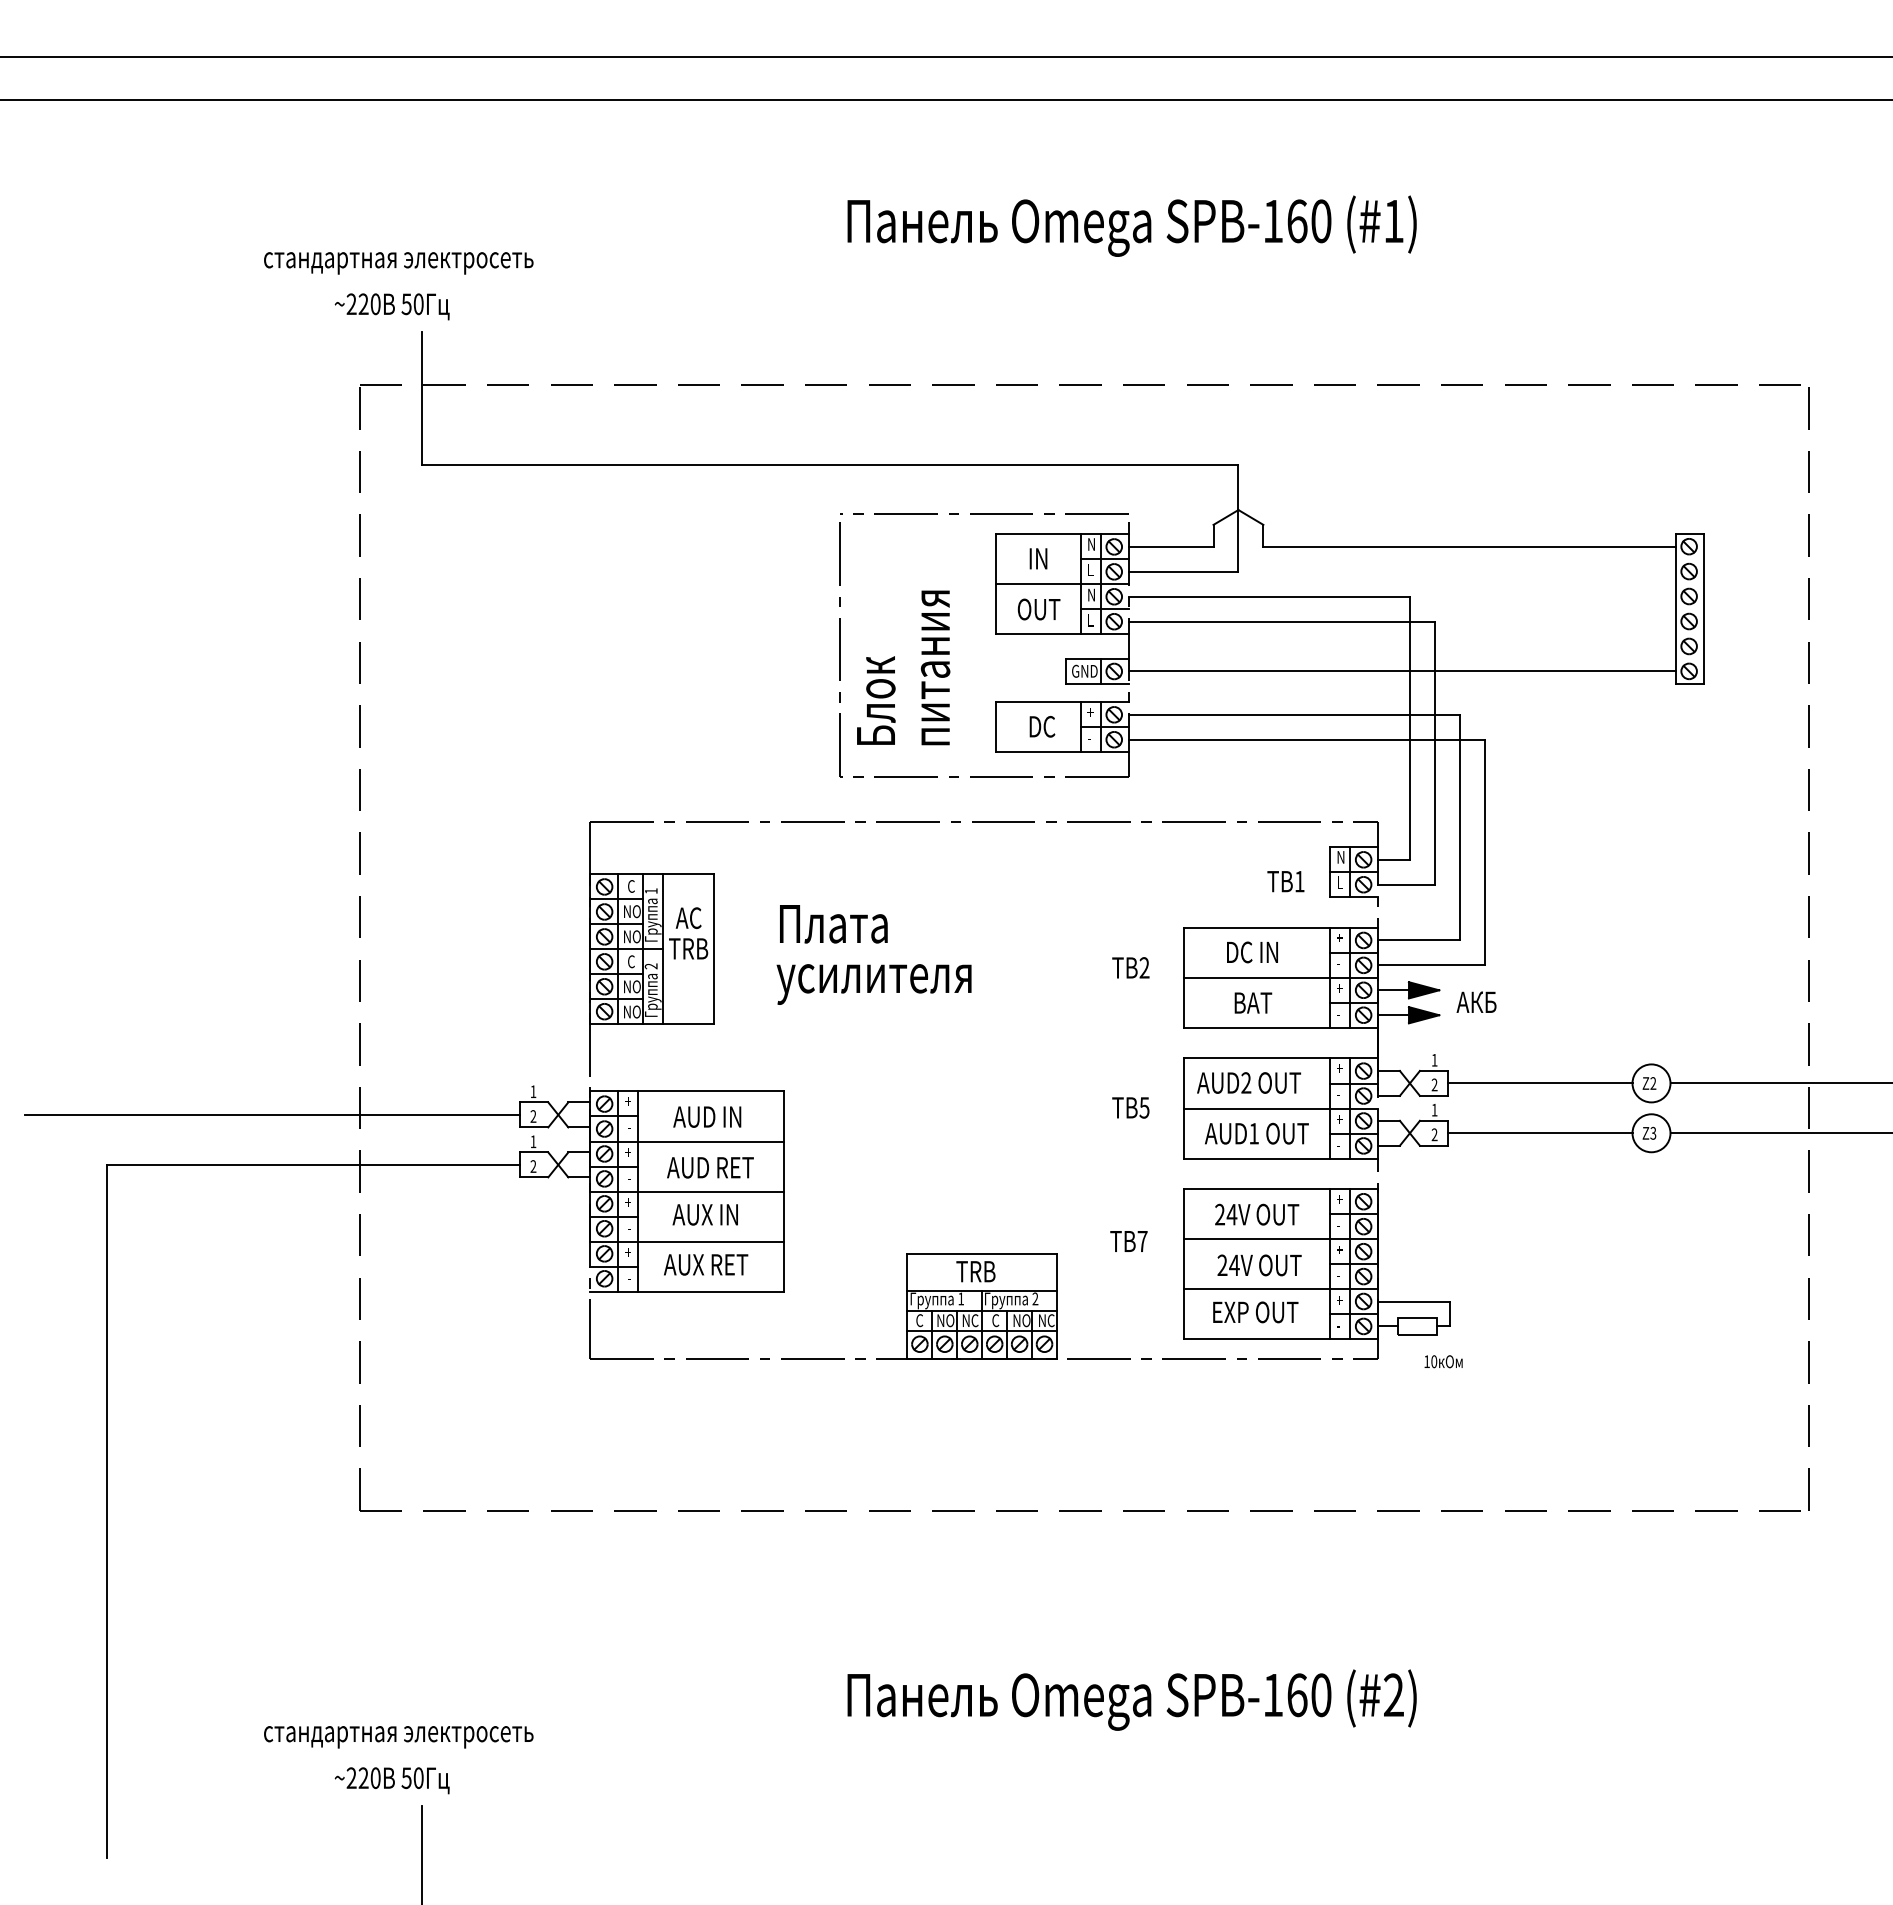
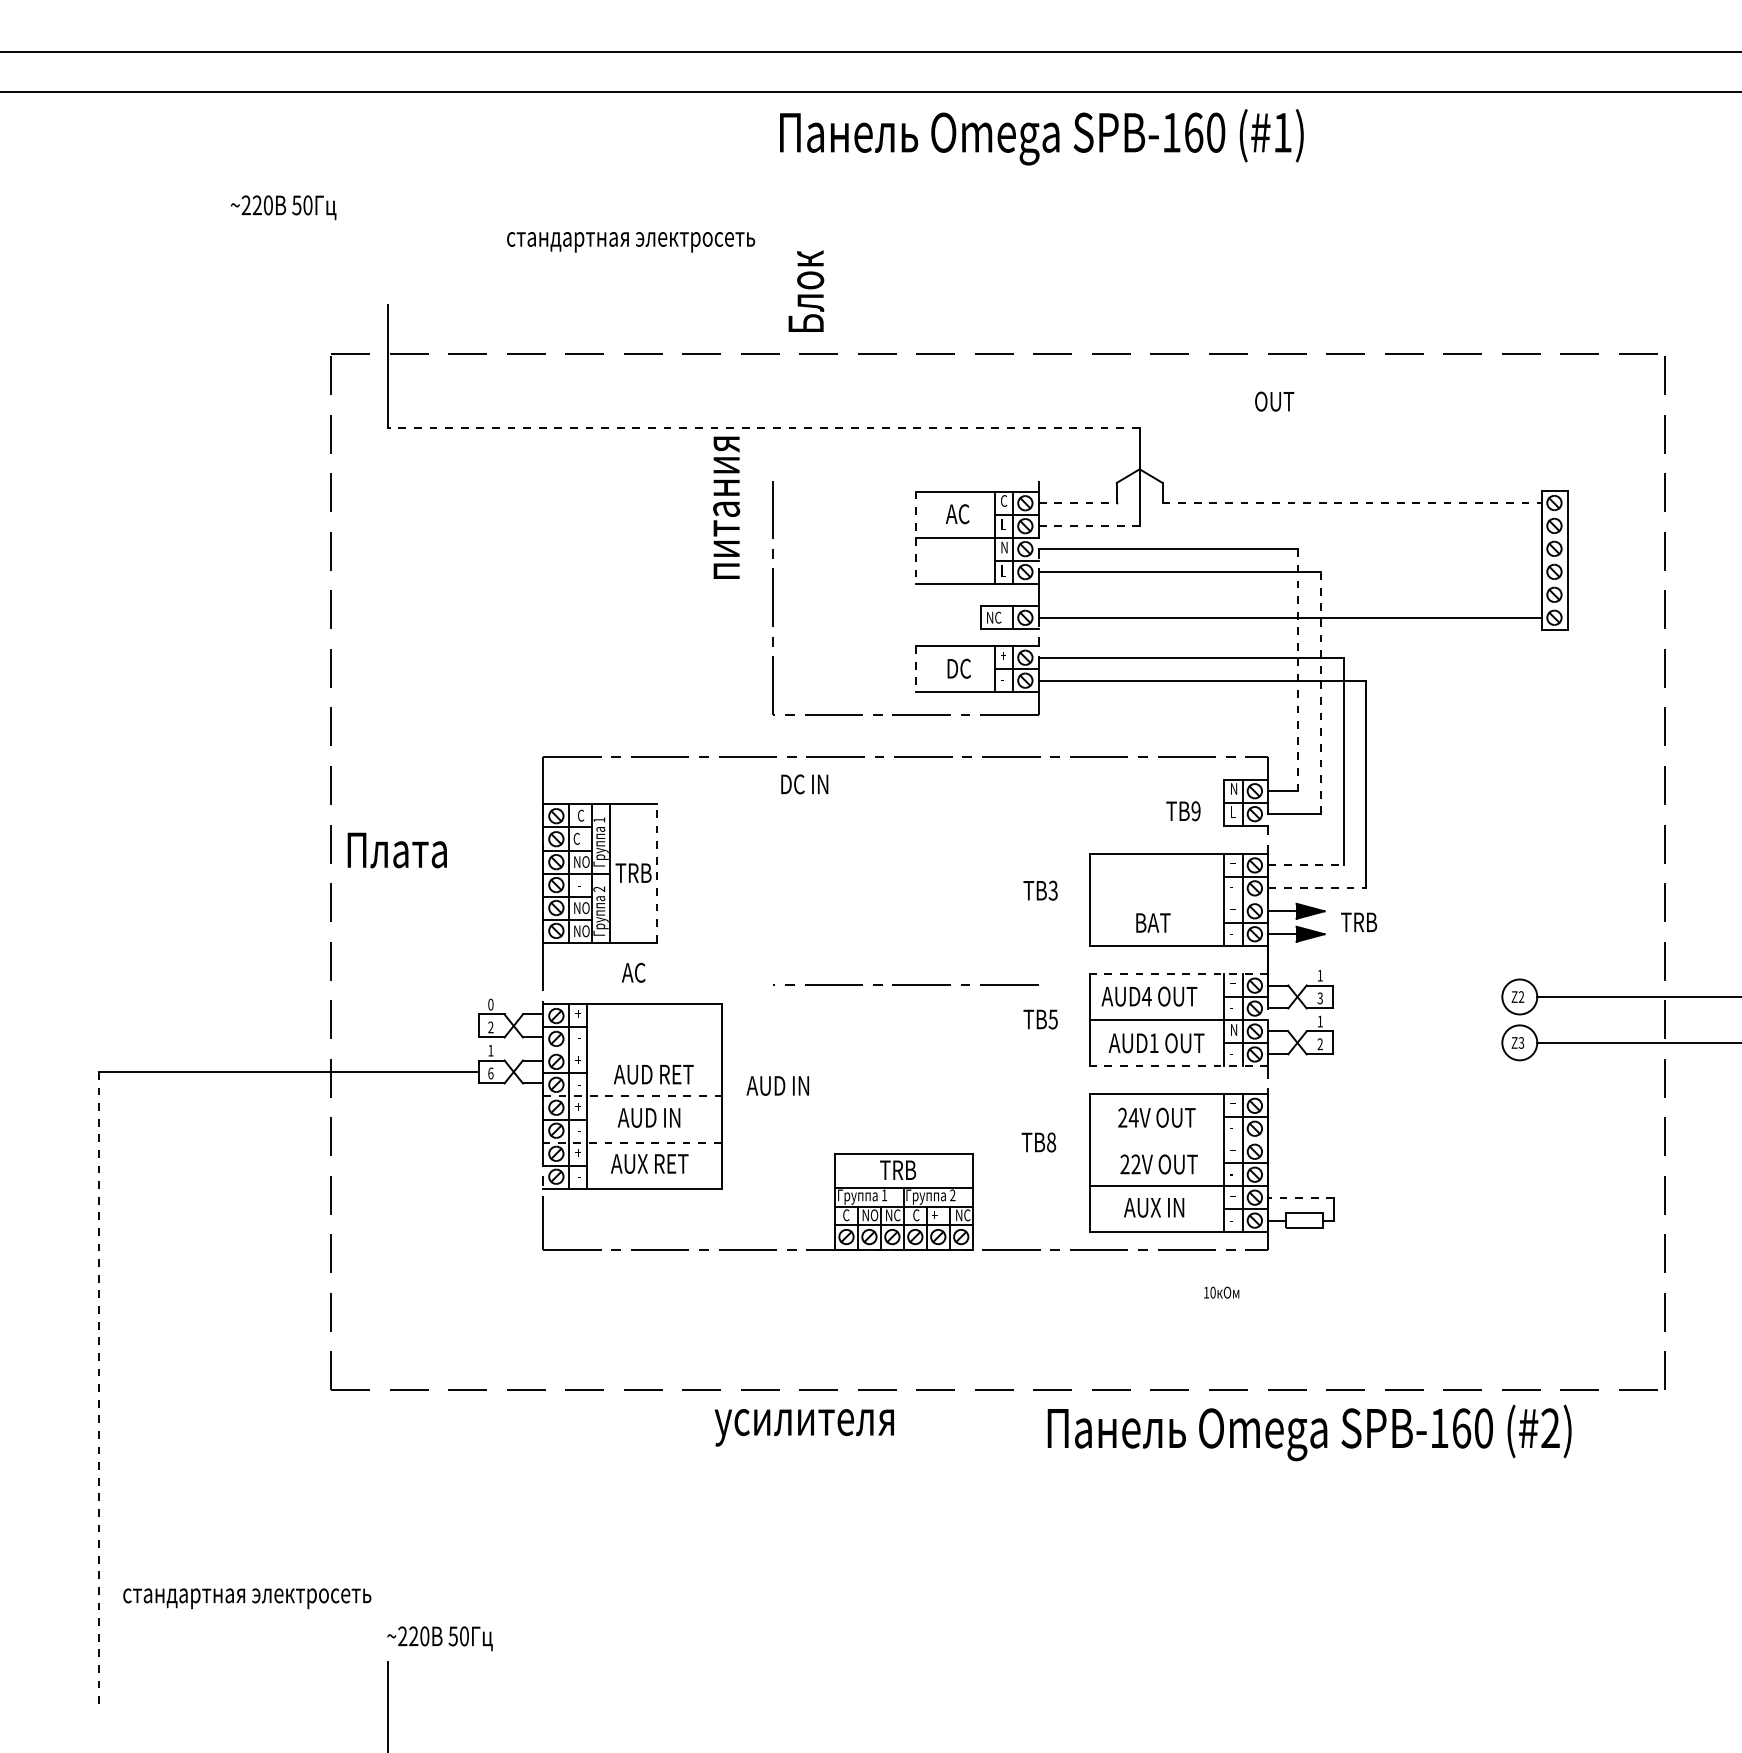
text: (1131, 225) -> (1041, 136), moved
text: (398, 263) -> (630, 242), moved
text: (391, 306) -> (282, 207), moved
line: (829, 464) -> (763, 427), solid -> dashed
line: (984, 513) -> (905, 985), moved
text: (1090, 544) -> (1003, 501), N -> C
line: (1171, 546) -> (1078, 502), solid -> dashed
line: (1470, 546) -> (1353, 502), solid -> dashed
text: (1040, 558) -> (957, 513), IN -> AC
line: (1183, 571) -> (1089, 525), solid -> dashed
line: (995, 584) -> (916, 537), solid -> dashed
text: (1038, 609) -> (1274, 401), moved
text: (935, 667) -> (726, 507), moved
text: (1084, 670) -> (998, 616), GND -> NC
text: (876, 700) -> (806, 291), moved
line: (995, 727) -> (916, 669), solid -> dashed
line: (1410, 728) -> (1298, 670), solid -> dashed
line: (1434, 753) -> (1320, 693), solid -> dashed
text: (1299, 881) -> (1195, 811), TB1 -> TB9
text: (631, 911) -> (581, 838), NO -> C
text: (688, 917) -> (633, 972), moved
text: (833, 924) -> (397, 850), moved
line: (1419, 940) -> (1306, 865), solid -> dashed
line: (713, 948) -> (656, 872), solid -> dashed
text: (1252, 952) -> (804, 784), moved
text: (631, 961) -> (581, 884), C -> -
line: (1432, 965) -> (1318, 888), solid -> dashed
text: (1144, 967) -> (1053, 890), TB2 -> TB3
line: (1281, 977) -> (1179, 899), removed
text: (873, 984) -> (803, 1427), moved
text: (1476, 1001) -> (1358, 921), АКБ -> TRB
line: (1280, 1058) -> (1178, 974), solid -> dashed
text: (1245, 1082) -> (1146, 996), AUD2 -> AUD4
line: (1540, 1083) -> (1417, 997), removed
text: (1434, 1085) -> (1320, 998), 2 -> 3
text: (533, 1091) -> (490, 1004), 1 -> 0
line: (272, 1114) -> (250, 1025), removed
text: (707, 1116) -> (778, 1085), moved
text: (1340, 1119) -> (1233, 1030), + -> N
line: (1540, 1133) -> (1417, 1043), removed
line: (687, 1141) -> (632, 1050), removed
line: (1280, 1158) -> (1178, 1066), solid -> dashed
text: (533, 1166) -> (490, 1073), 2 -> 6
line: (687, 1191) -> (632, 1096), solid -> dashed
text: (705, 1214) -> (649, 1117), AUX IN -> AUD IN
line: (1281, 1239) -> (1179, 1140), removed
line: (686, 1241) -> (631, 1142), solid -> dashed
text: (1142, 1241) -> (1051, 1142), TB7 -> TB8
text: (1234, 1264) -> (1136, 1163), 24V -> 22V
line: (1413, 1302) -> (1300, 1198), solid -> dashed
text: (1255, 1312) -> (1155, 1207), EXP OUT -> AUX IN
text: (1021, 1320) -> (940, 1215), NO -> +
text: (1443, 1361) -> (1221, 1292), moved
line: (107, 1511) -> (98, 1390), solid -> dashed
text: (1131, 1699) -> (1309, 1432), moved
text: (398, 1737) -> (247, 1598), moved
text: (391, 1780) -> (439, 1638), moved

